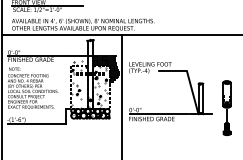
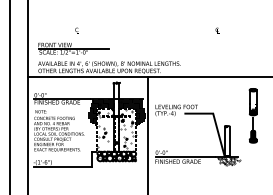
hatch: (74, 69) -> (100, 112), added
part: (226, 107) -> (252, 115), moved
hatch: (202, 118) -> (228, 161), added

